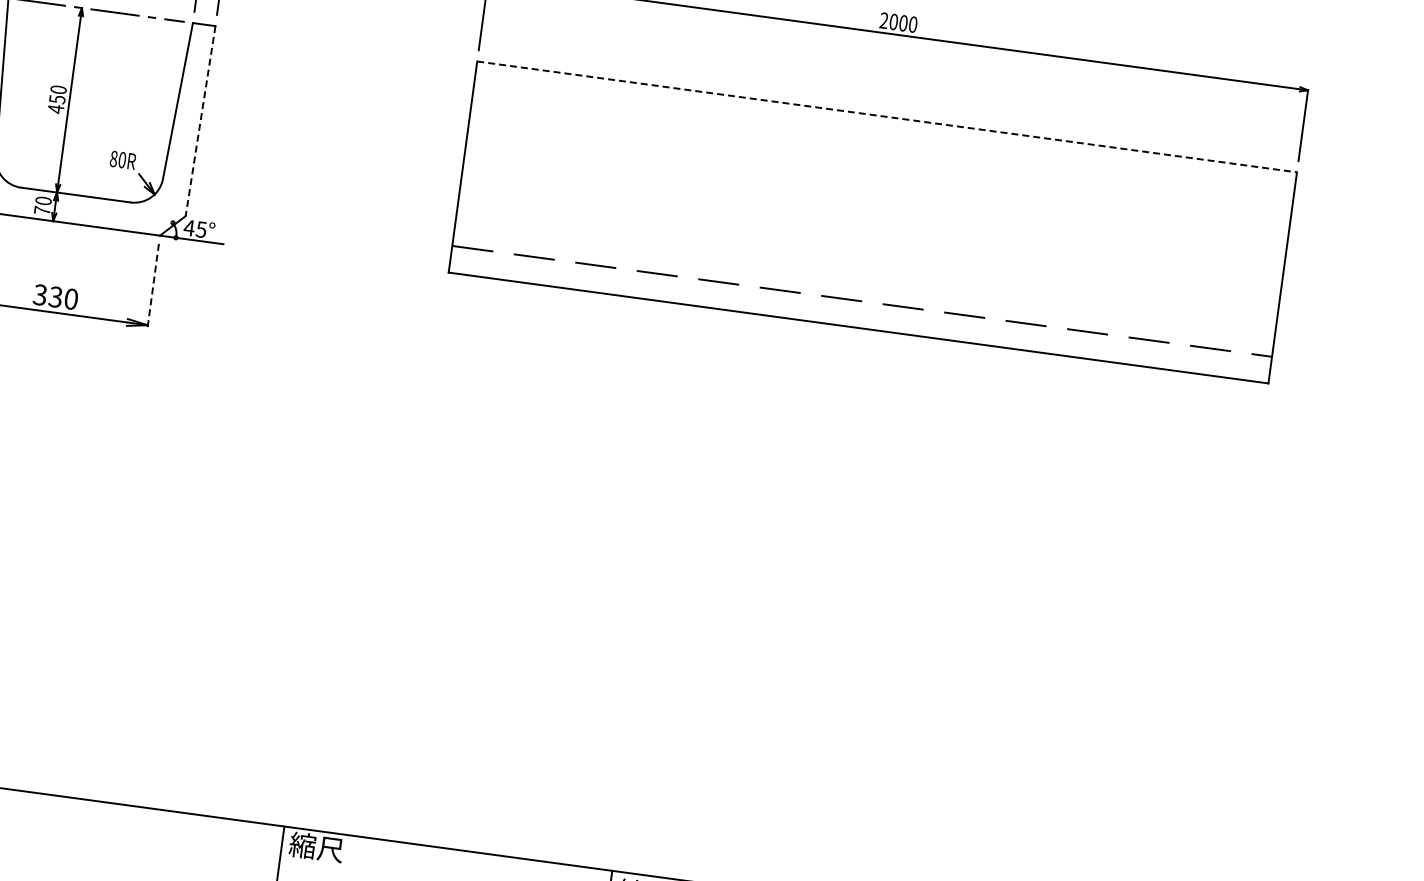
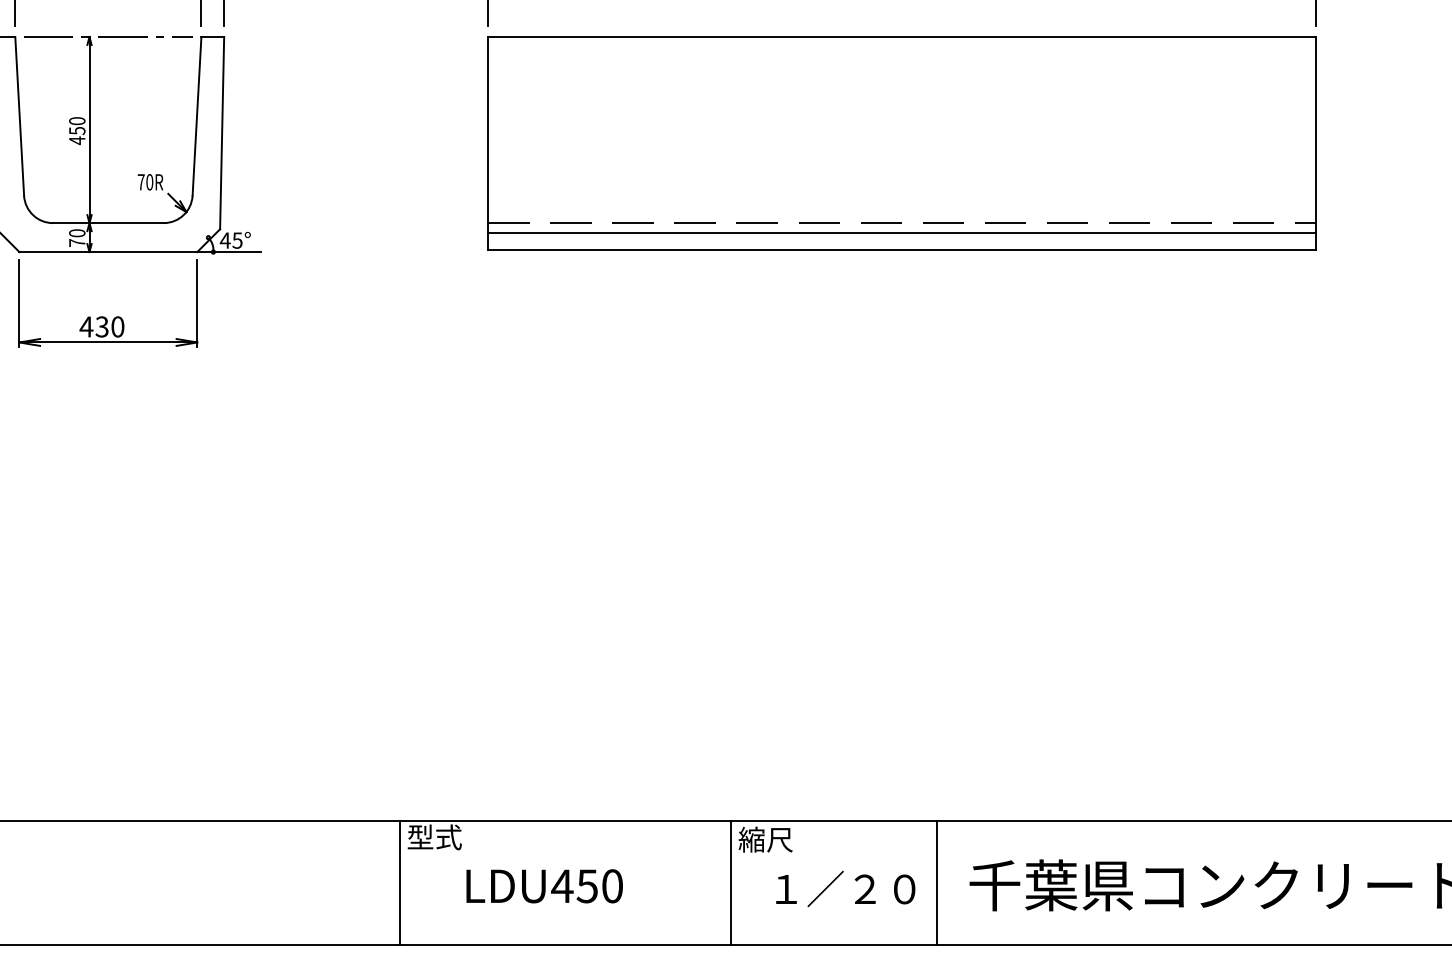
line: (886, 117) -> (901, 37), dashed -> solid
line: (200, 121) -> (222, 133), dashed -> solid
text: (113, 159) -> (140, 182), 80R -> 70R
line: (153, 286) -> (197, 303), dashed -> solid
text: (40, 294) -> (86, 326), 330 -> 430
line: (860, 311) -> (901, 233), added
text: (316, 847) -> (434, 837), 縮尺 -> 型式

